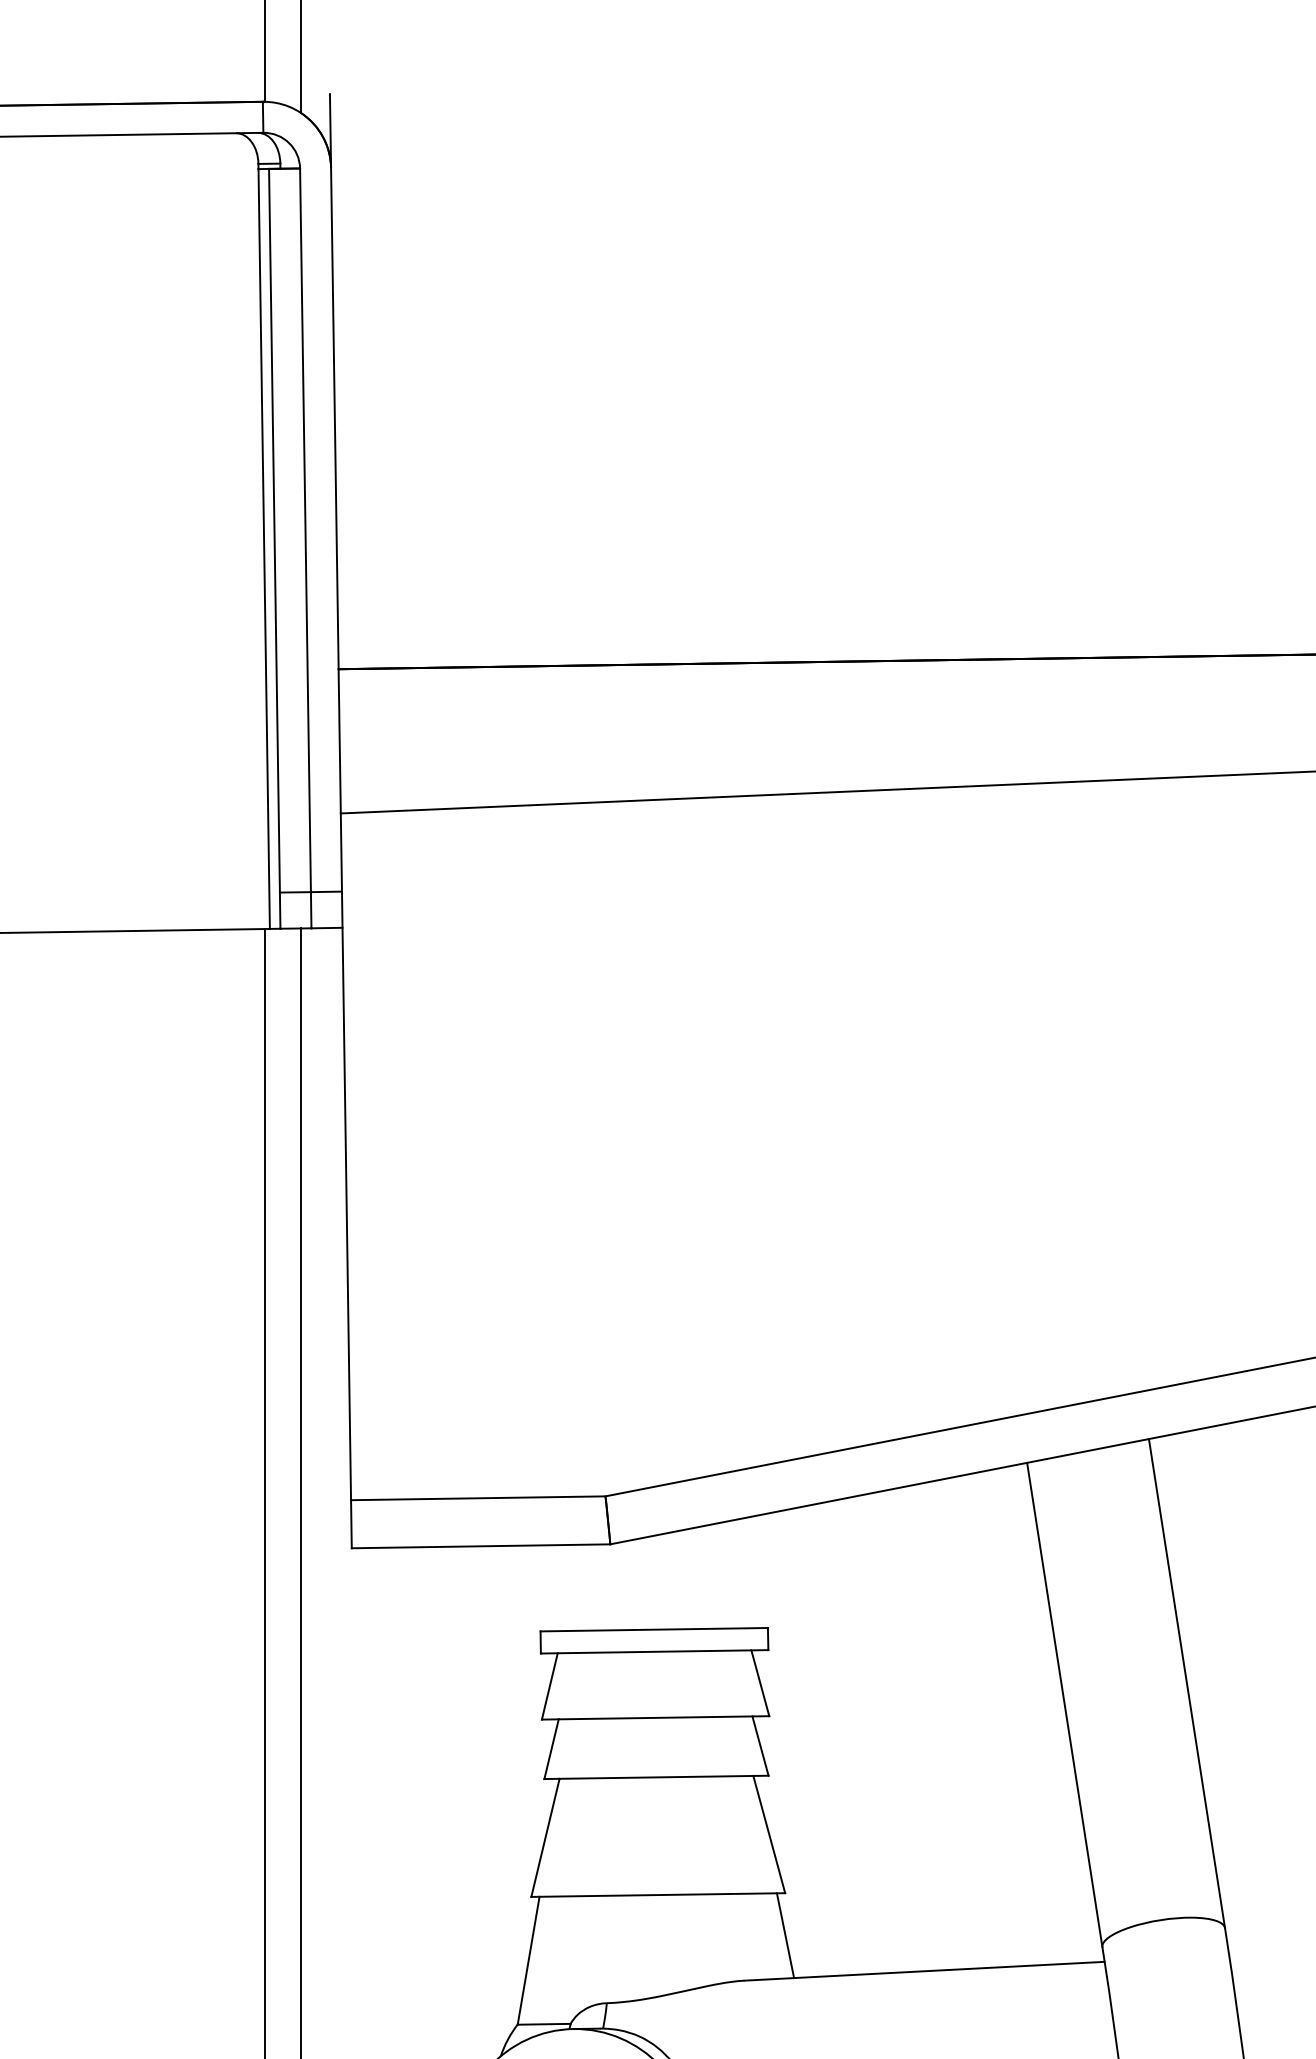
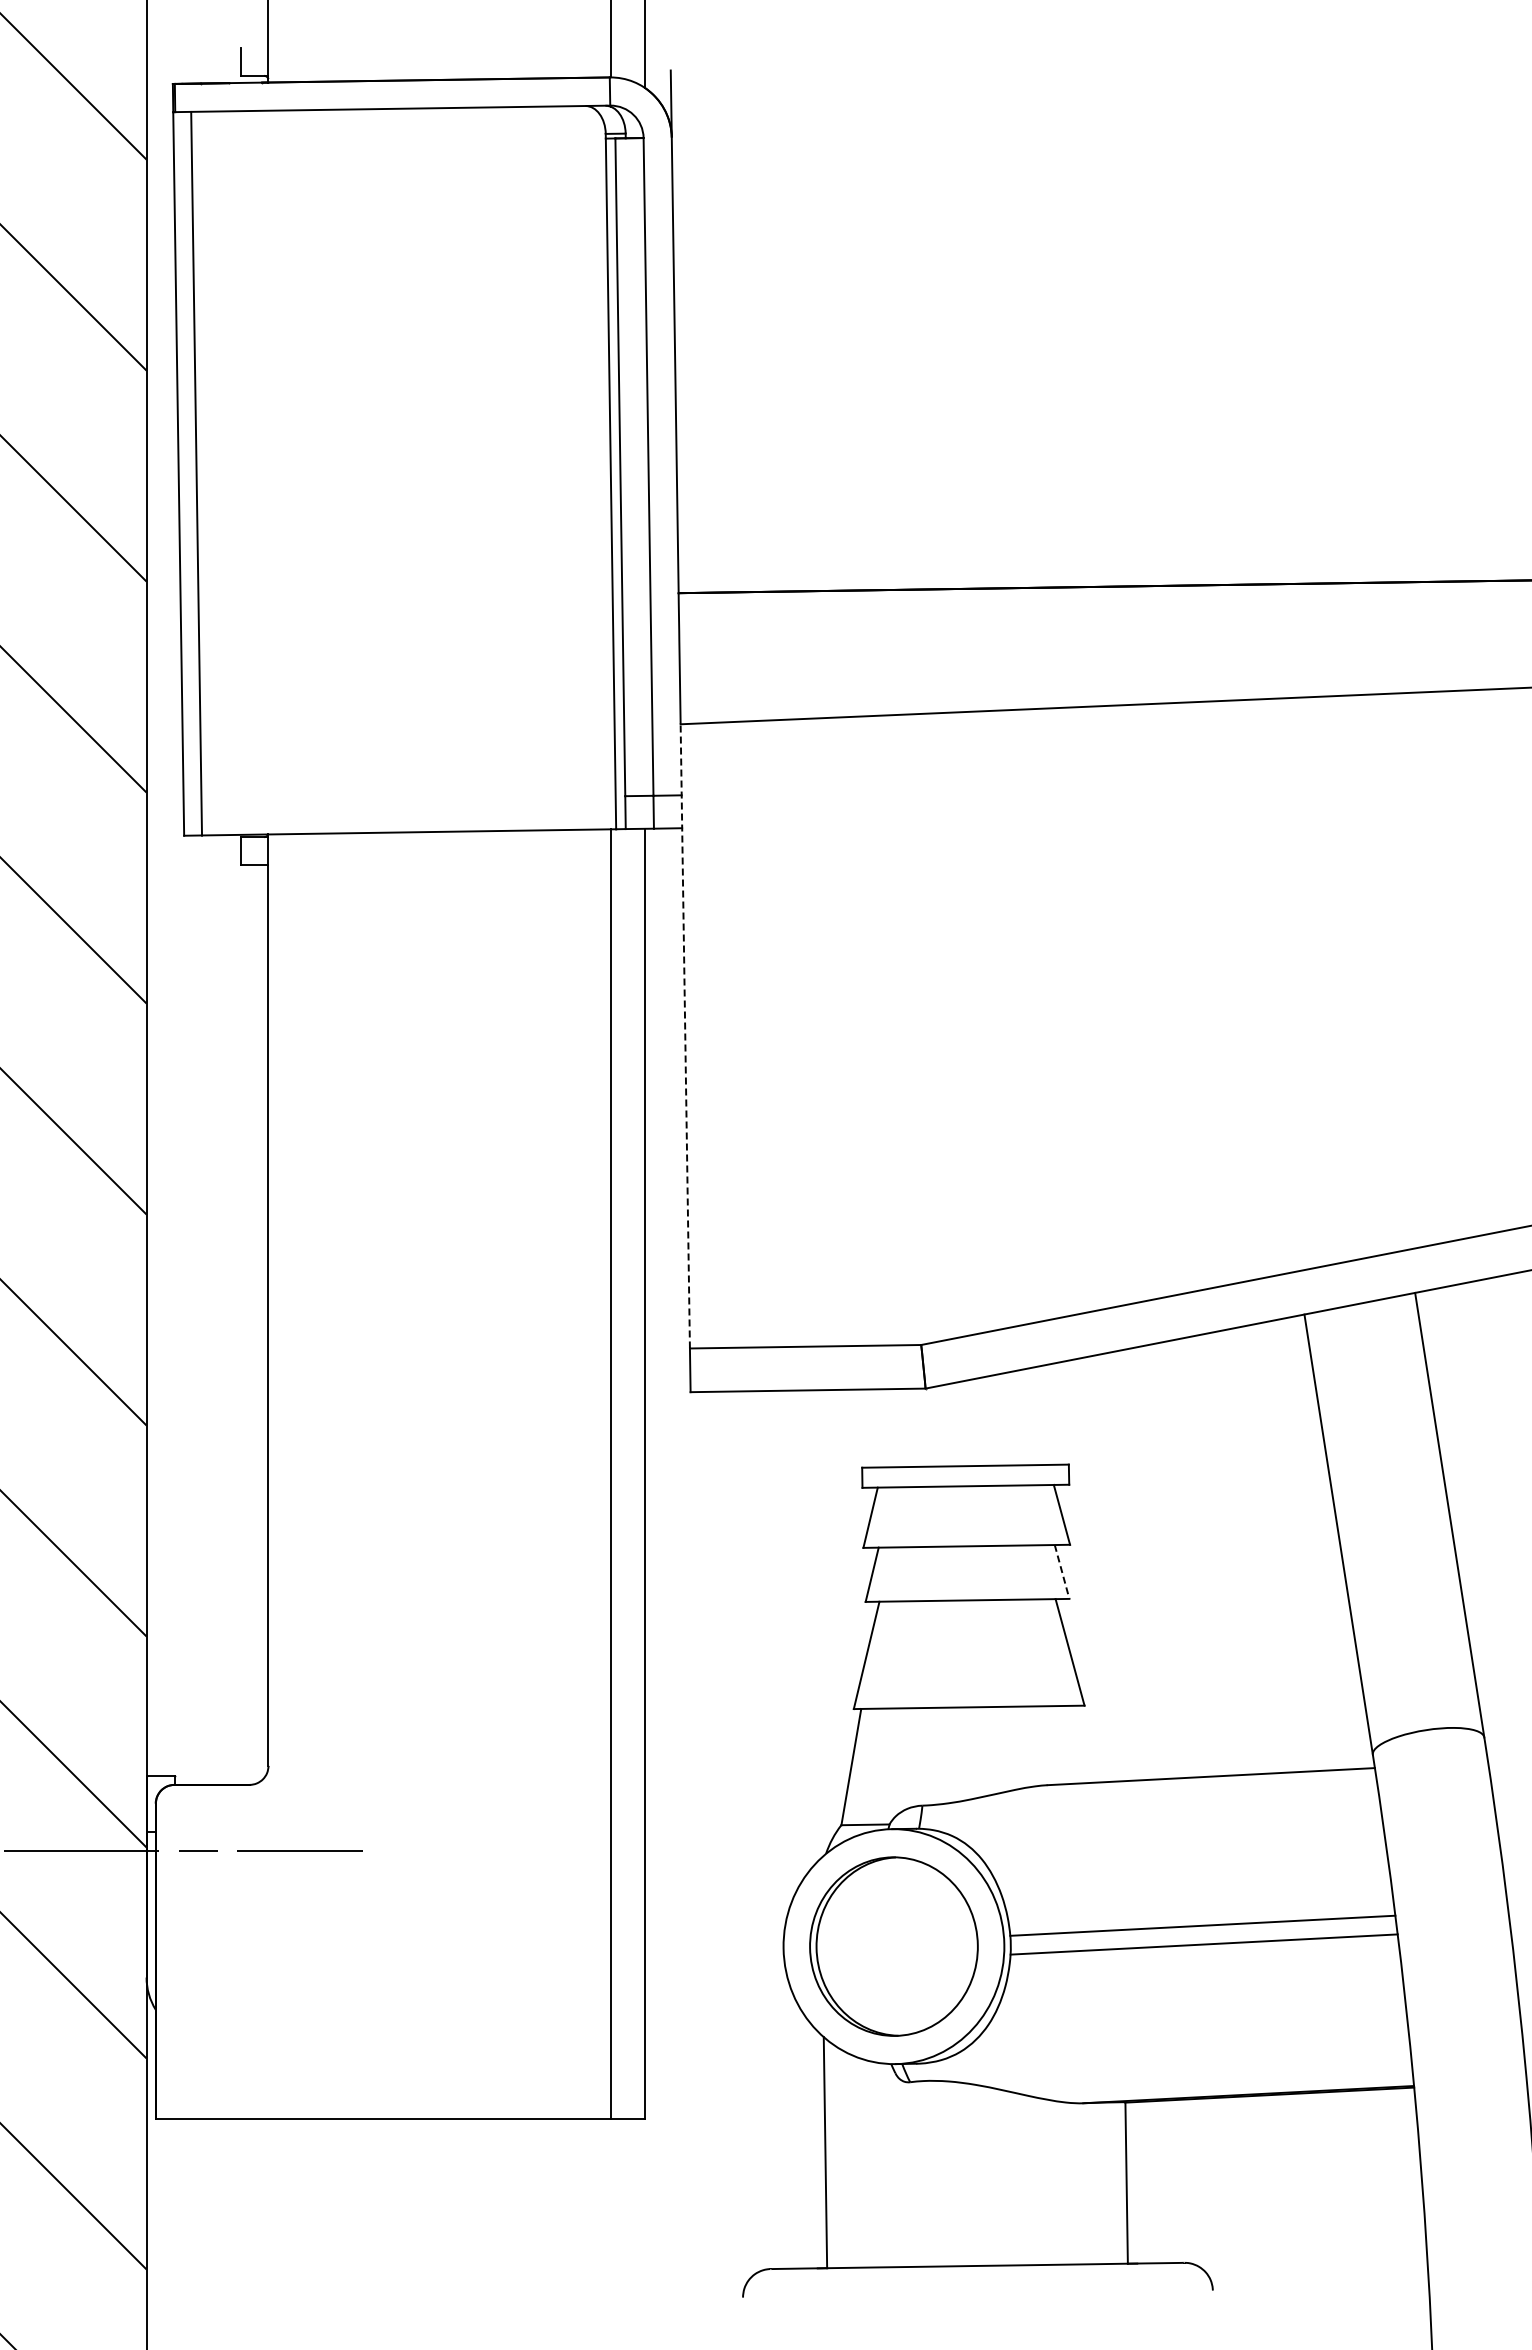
line: (346, 1155) -> (685, 1035), solid -> dashed
line: (760, 1745) -> (1062, 1571), solid -> dashed
line: (785, 1934) -> (1084, 1743), removed

